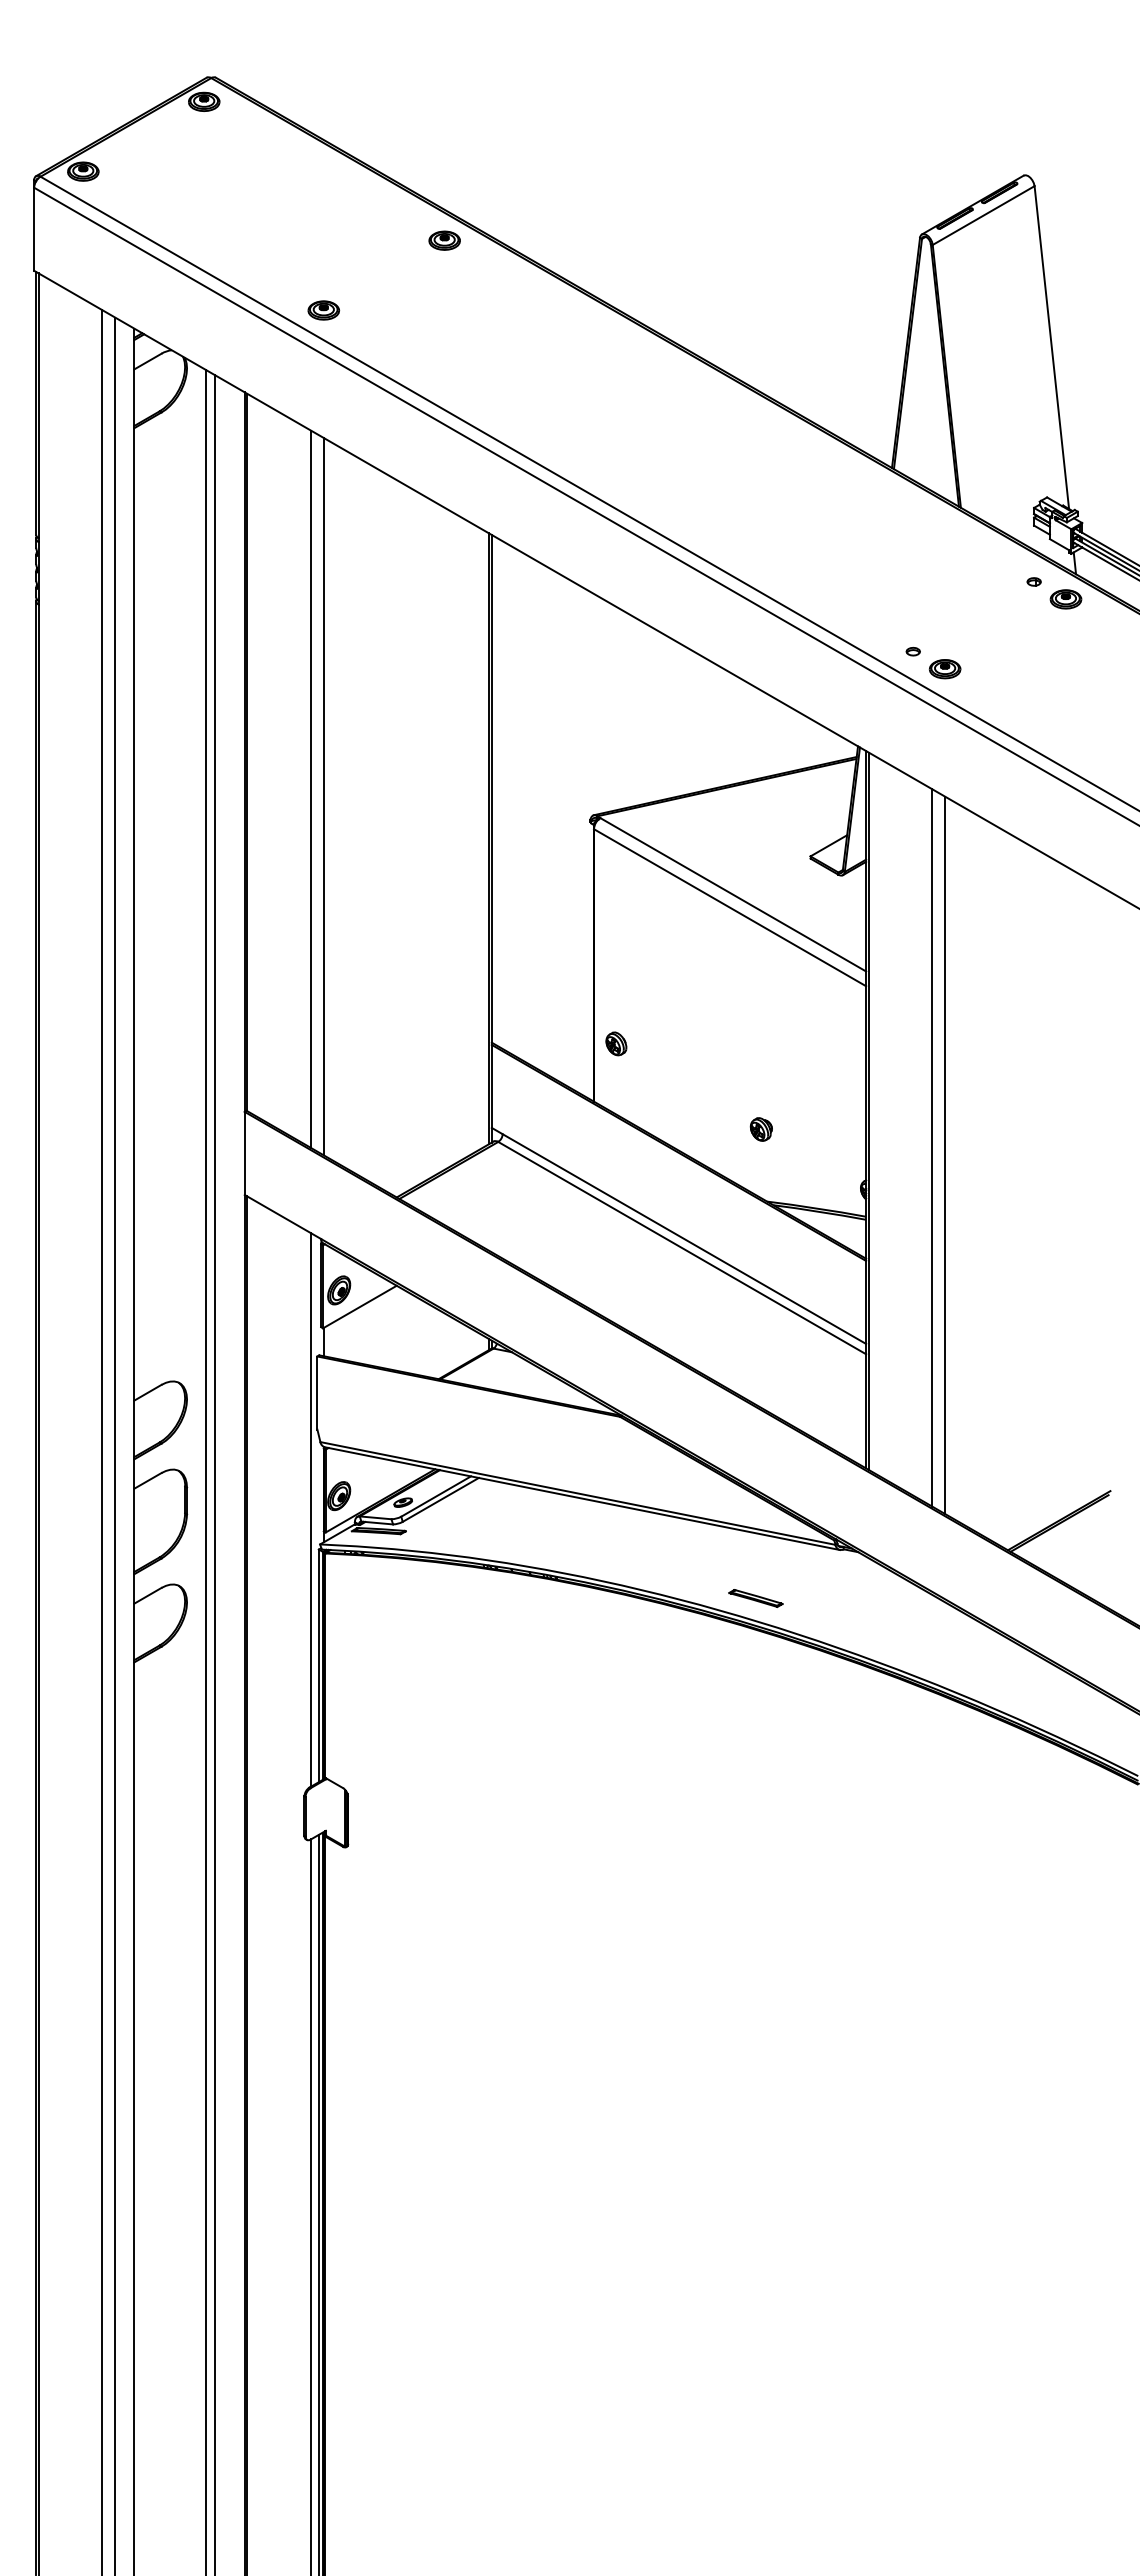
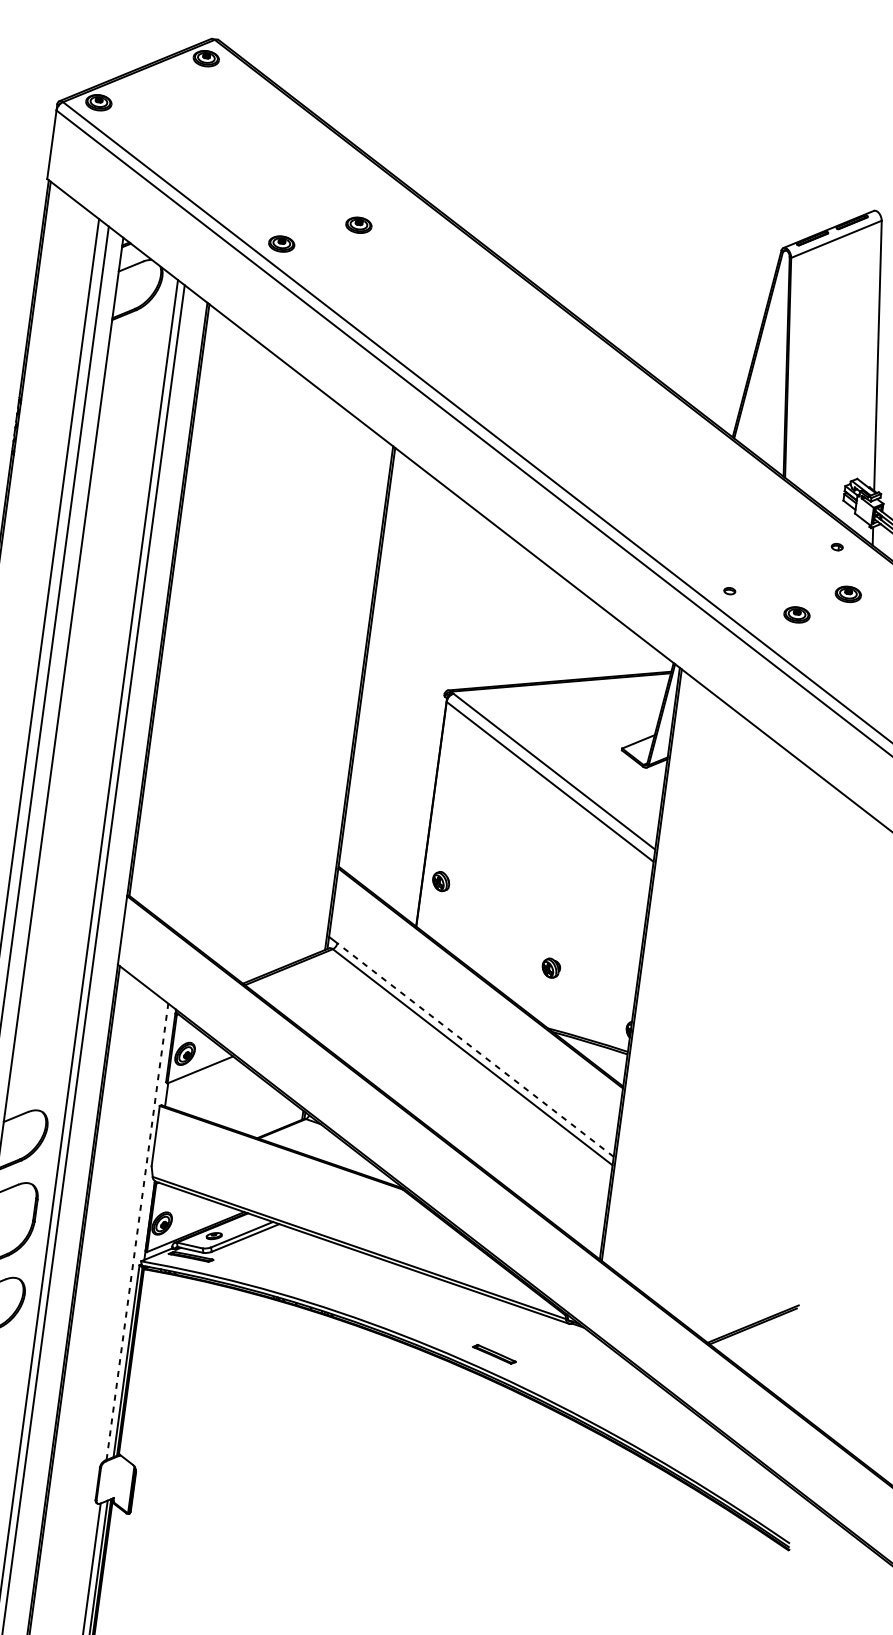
part: (444, 240) -> (358, 225), moved
part: (1065, 599) -> (847, 594), moved
part: (944, 669) -> (796, 615), moved
line: (311, 788) -> (218, 636), removed
line: (323, 796) -> (227, 644), removed
line: (932, 1147) -> (690, 1002), removed
line: (945, 1155) -> (700, 1010), removed
line: (684, 1239) -> (475, 1050), solid -> dashed
line: (311, 1509) -> (137, 1231), solid -> dashed

